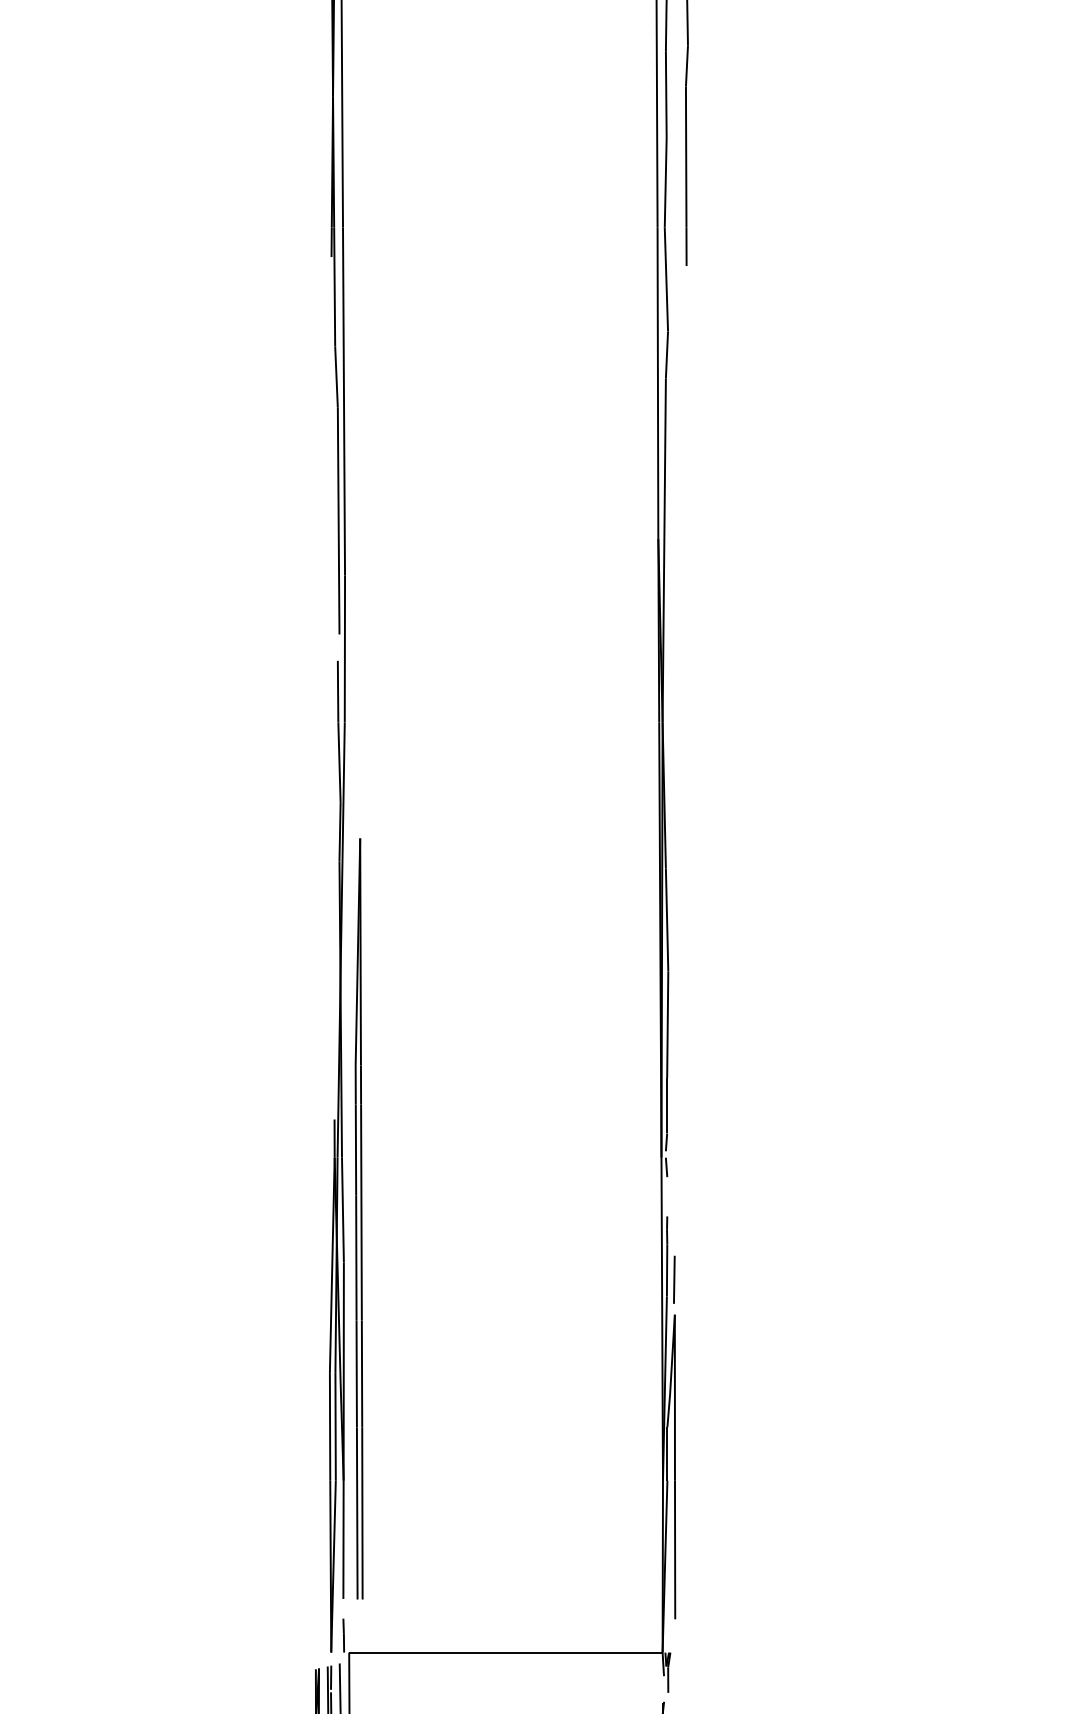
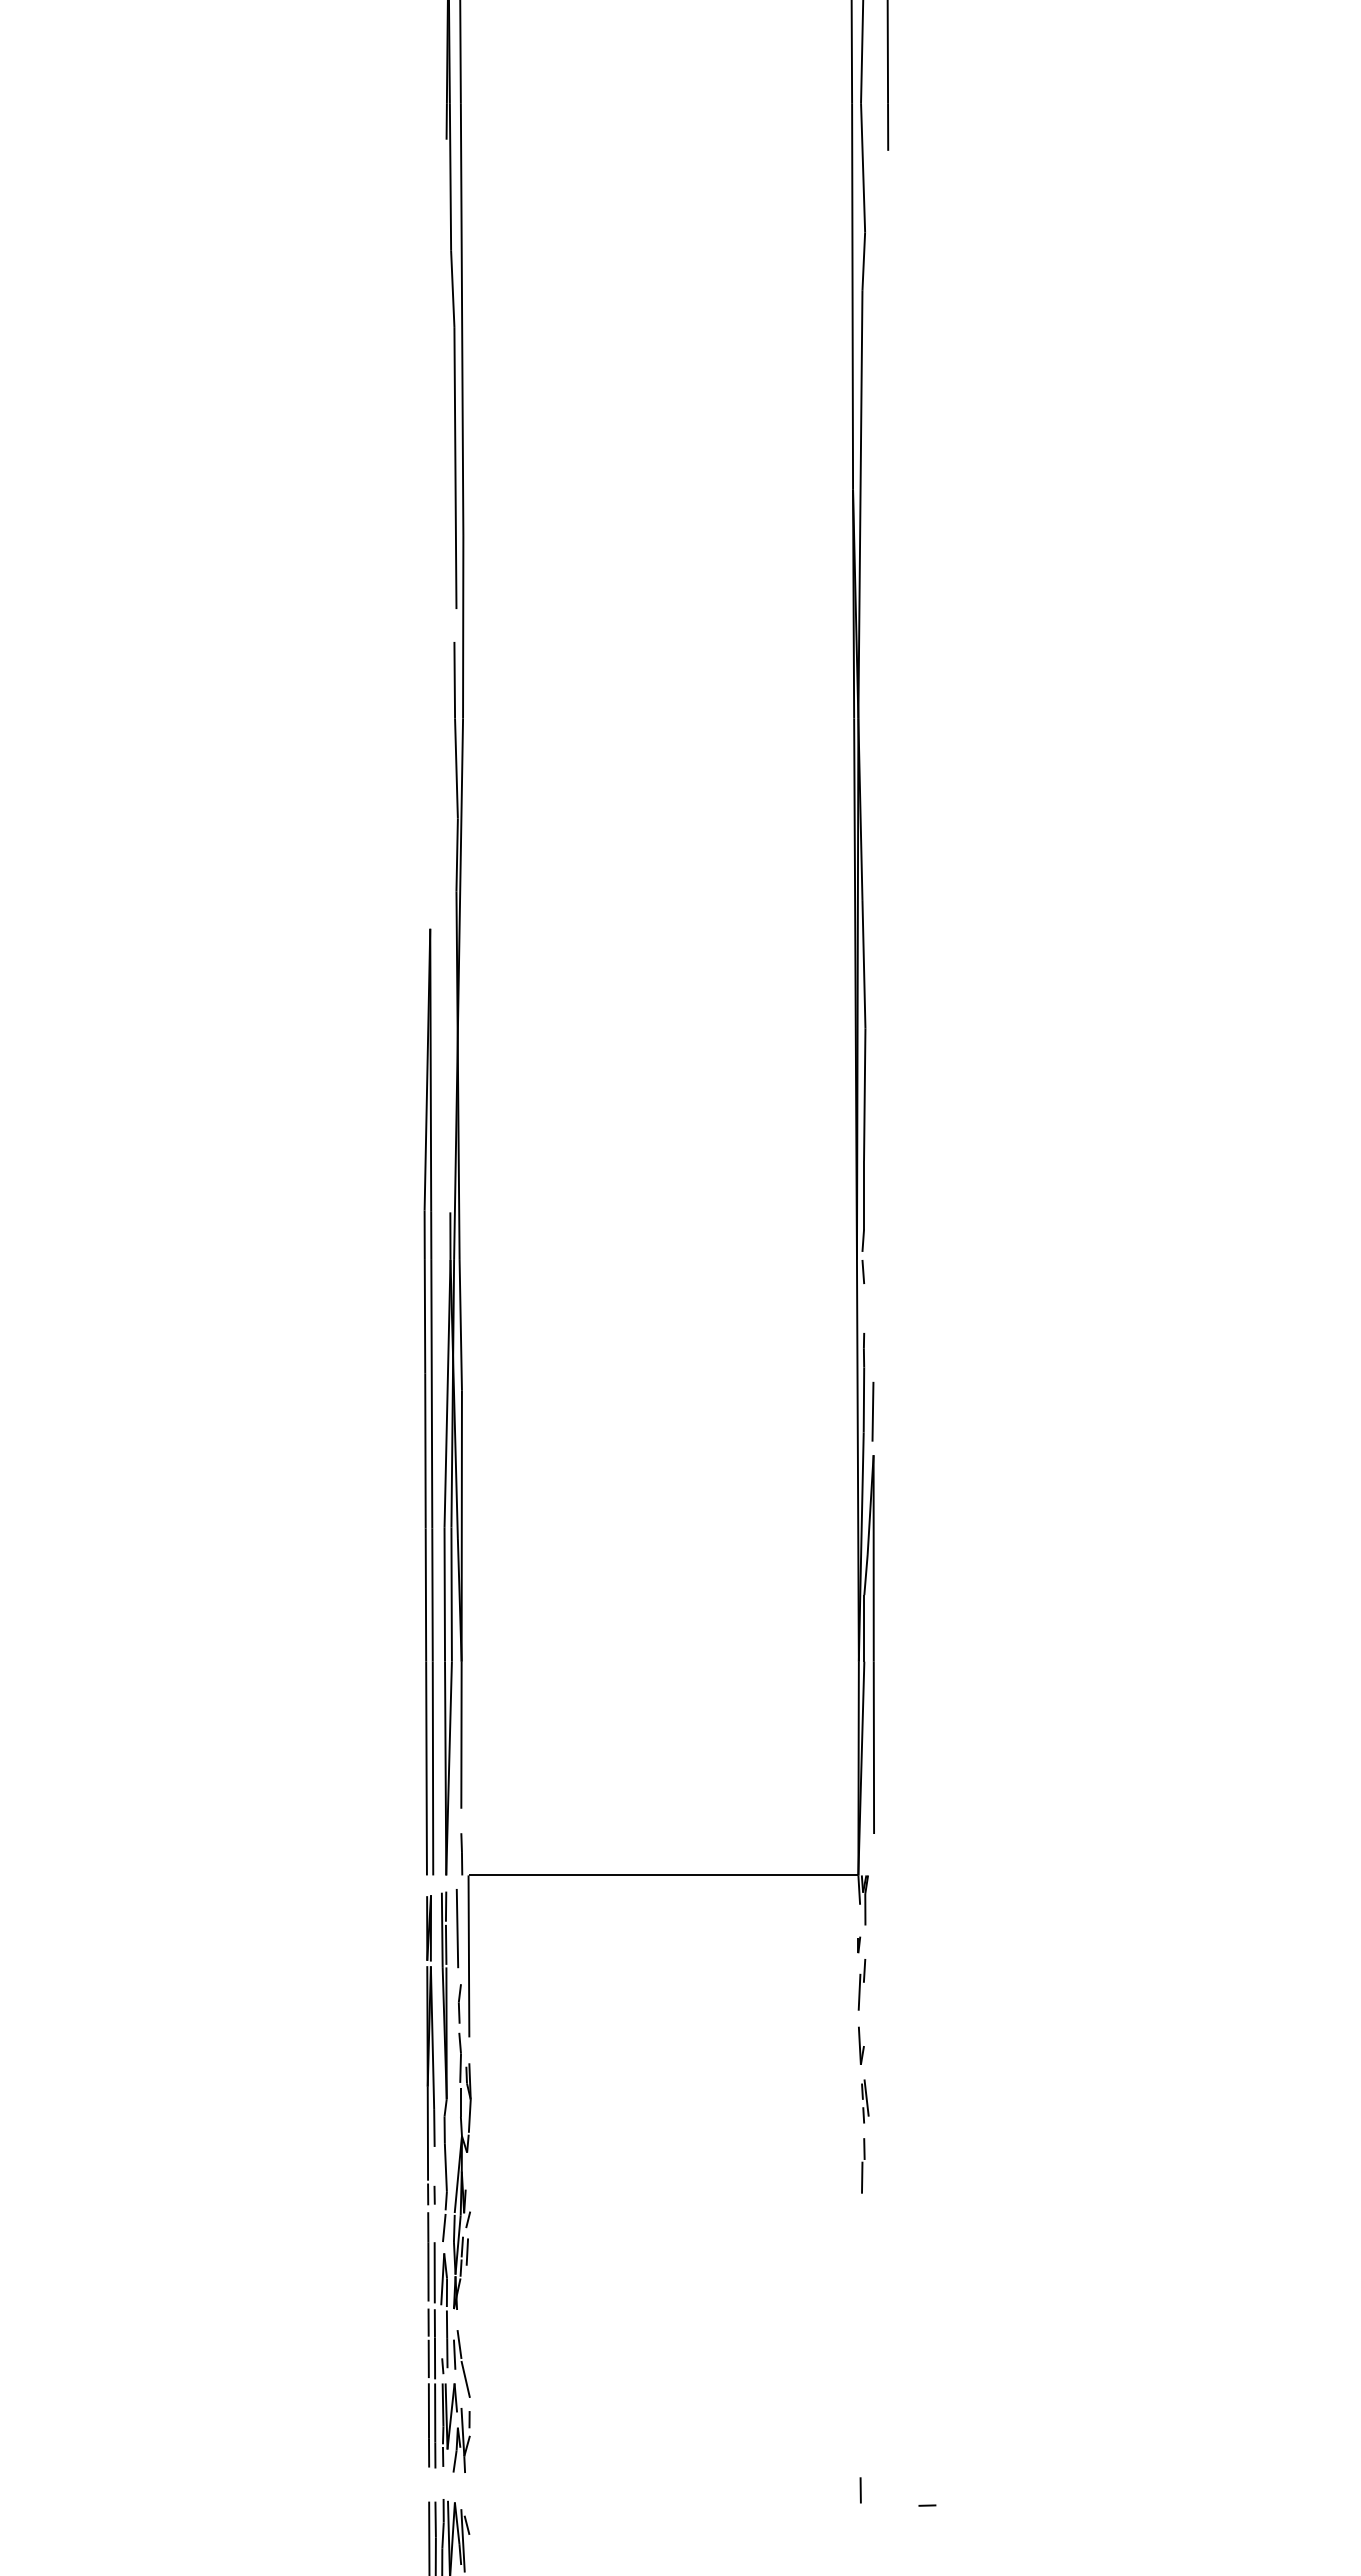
part: (358, 1218) -> (428, 1401), moved

